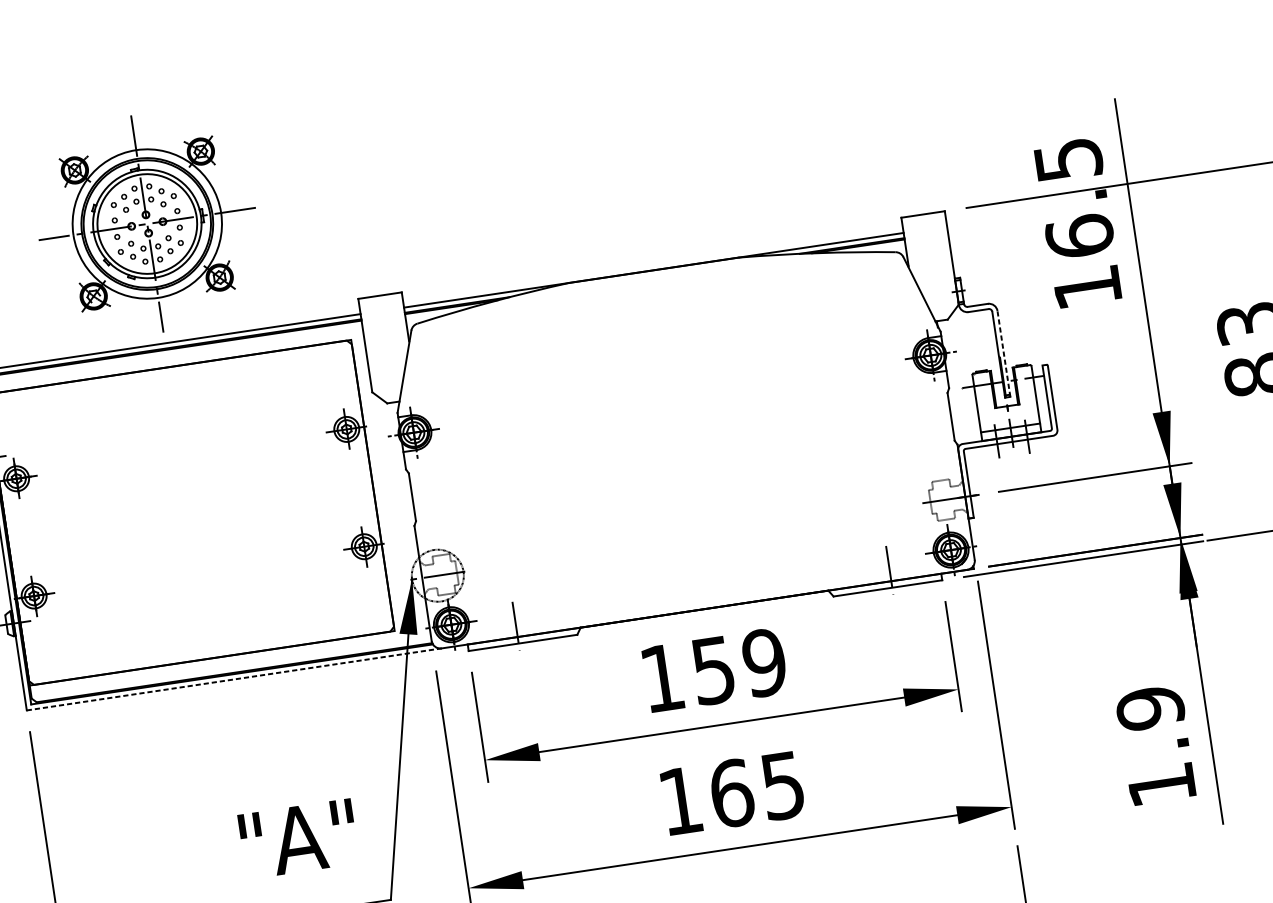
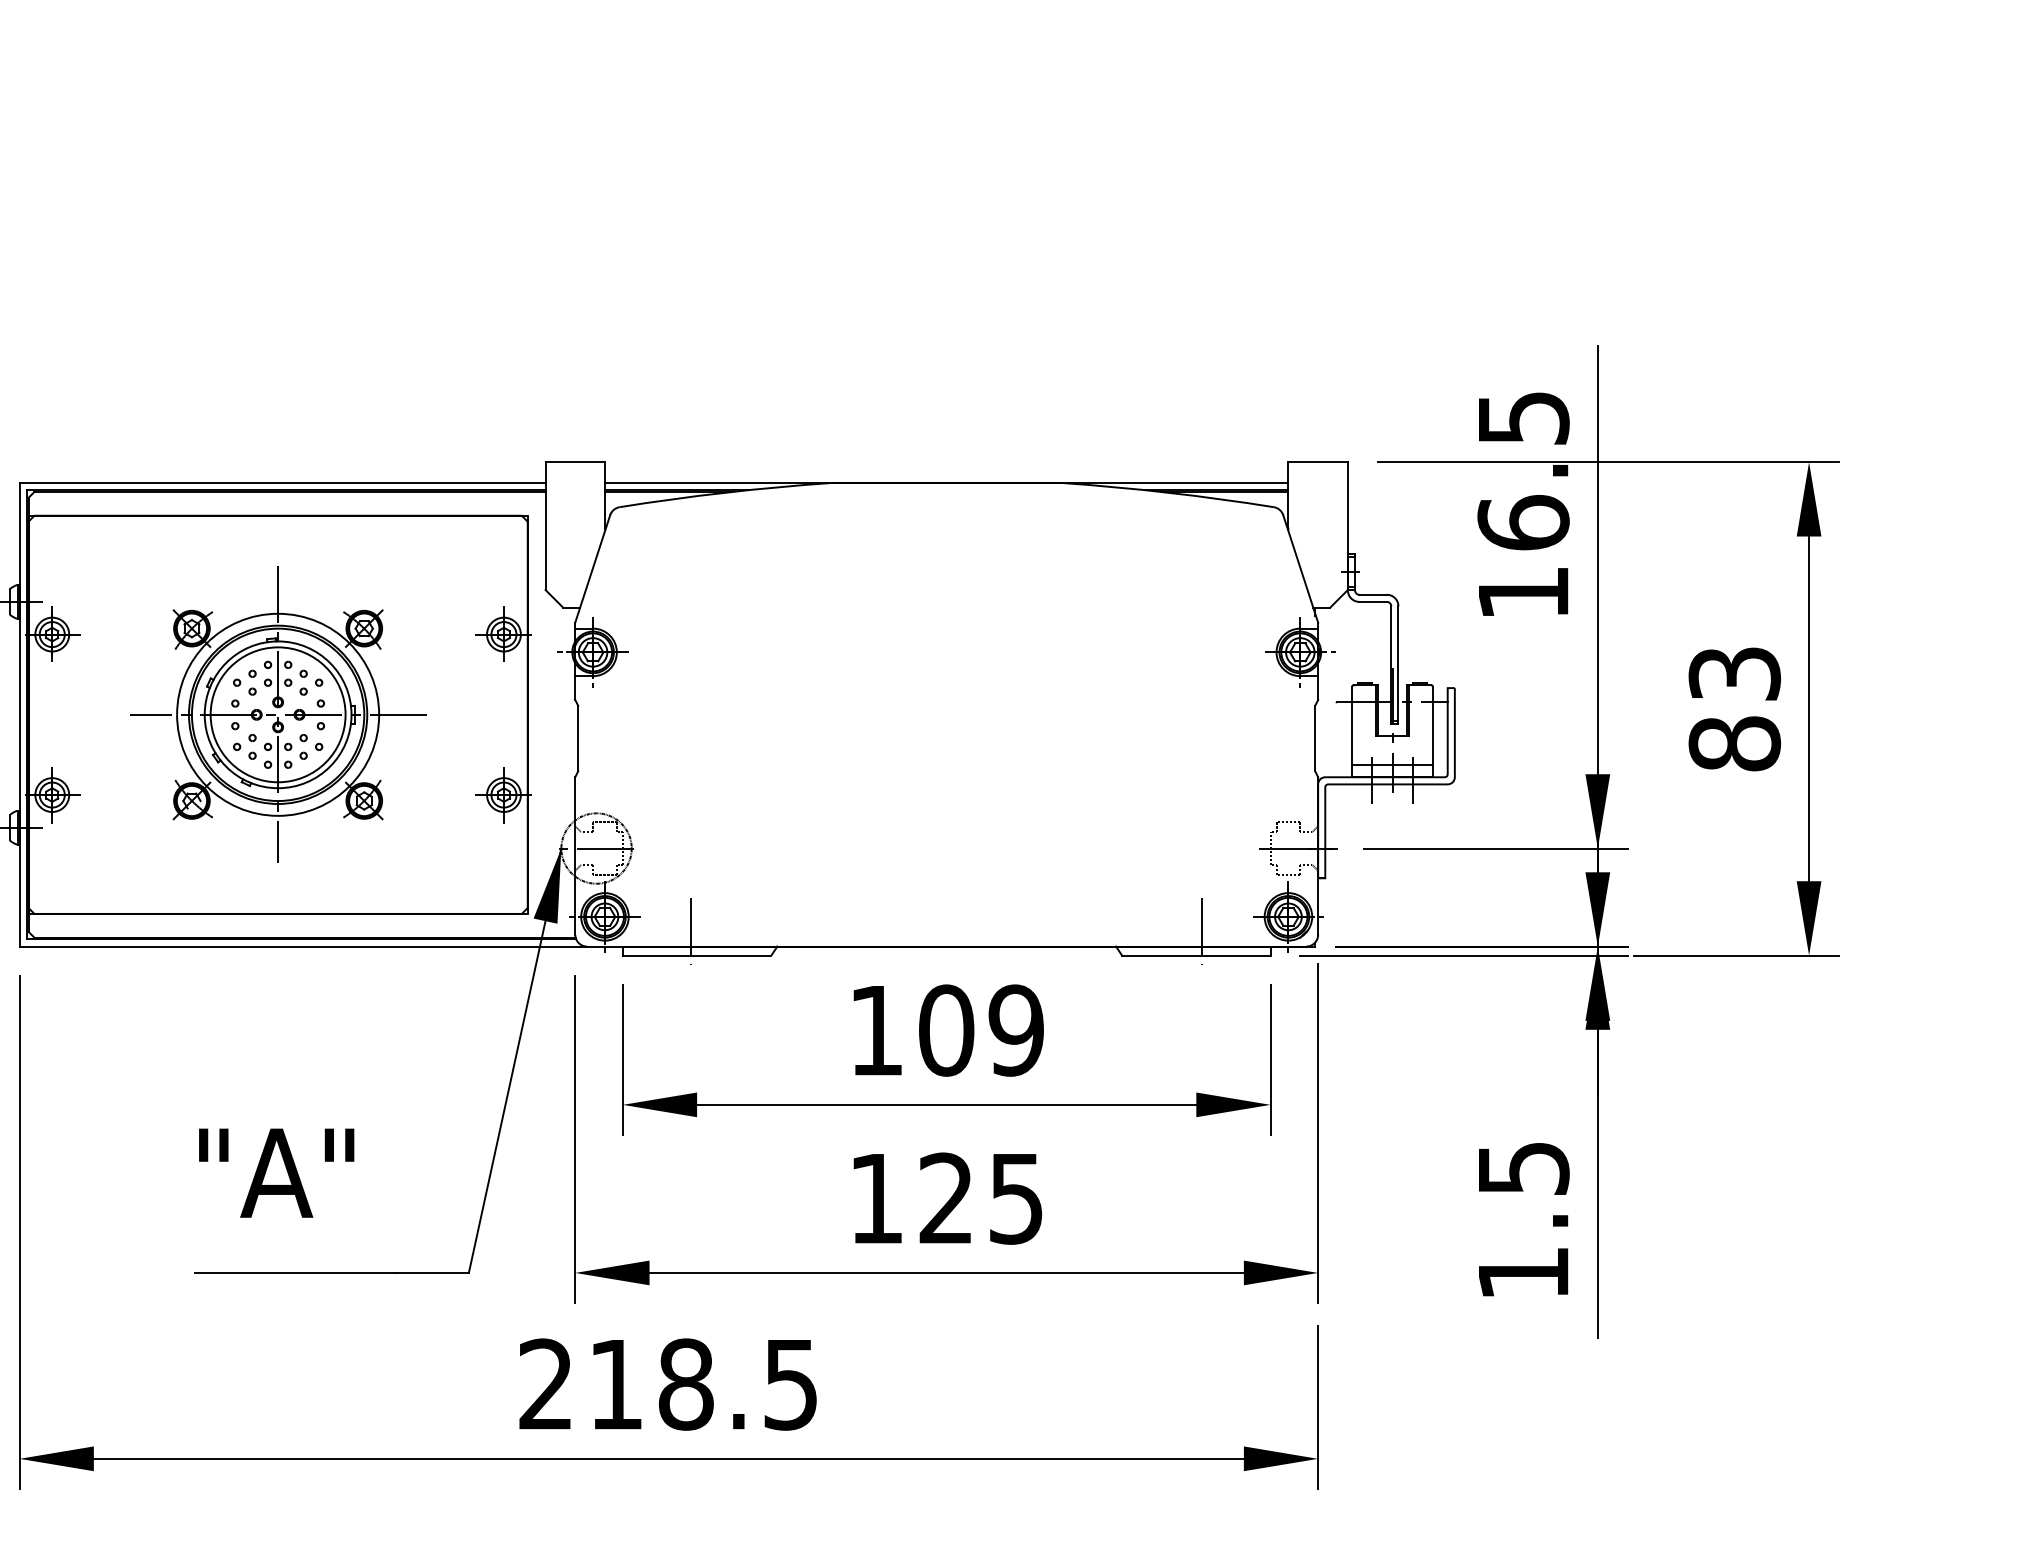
part: (147, 223) -> (278, 714), moved
line: (1004, 354) -> (1398, 665), dashed -> solid
text: (713, 670) -> (946, 1030), 159 -> 109
line: (234, 679) -> (303, 946), dashed -> solid
text: (1150, 708) -> (1523, 1168), 1.9 -> 1.5
text: (731, 793) -> (946, 1198), 165 -> 125
text: (298, 838) -> (276, 1172), moved

